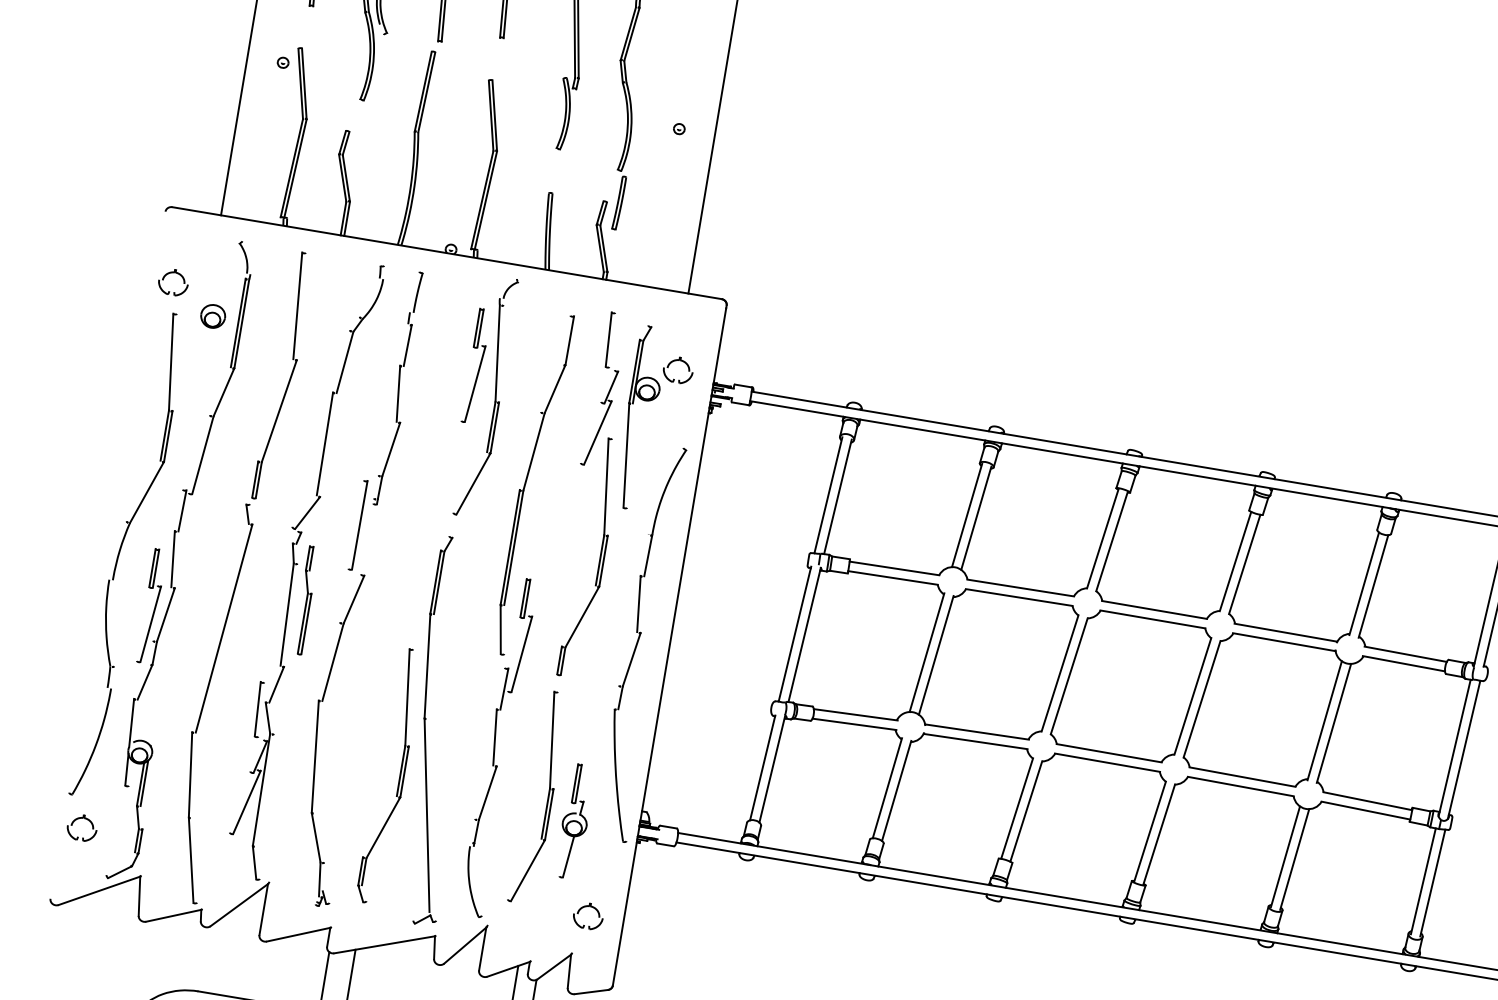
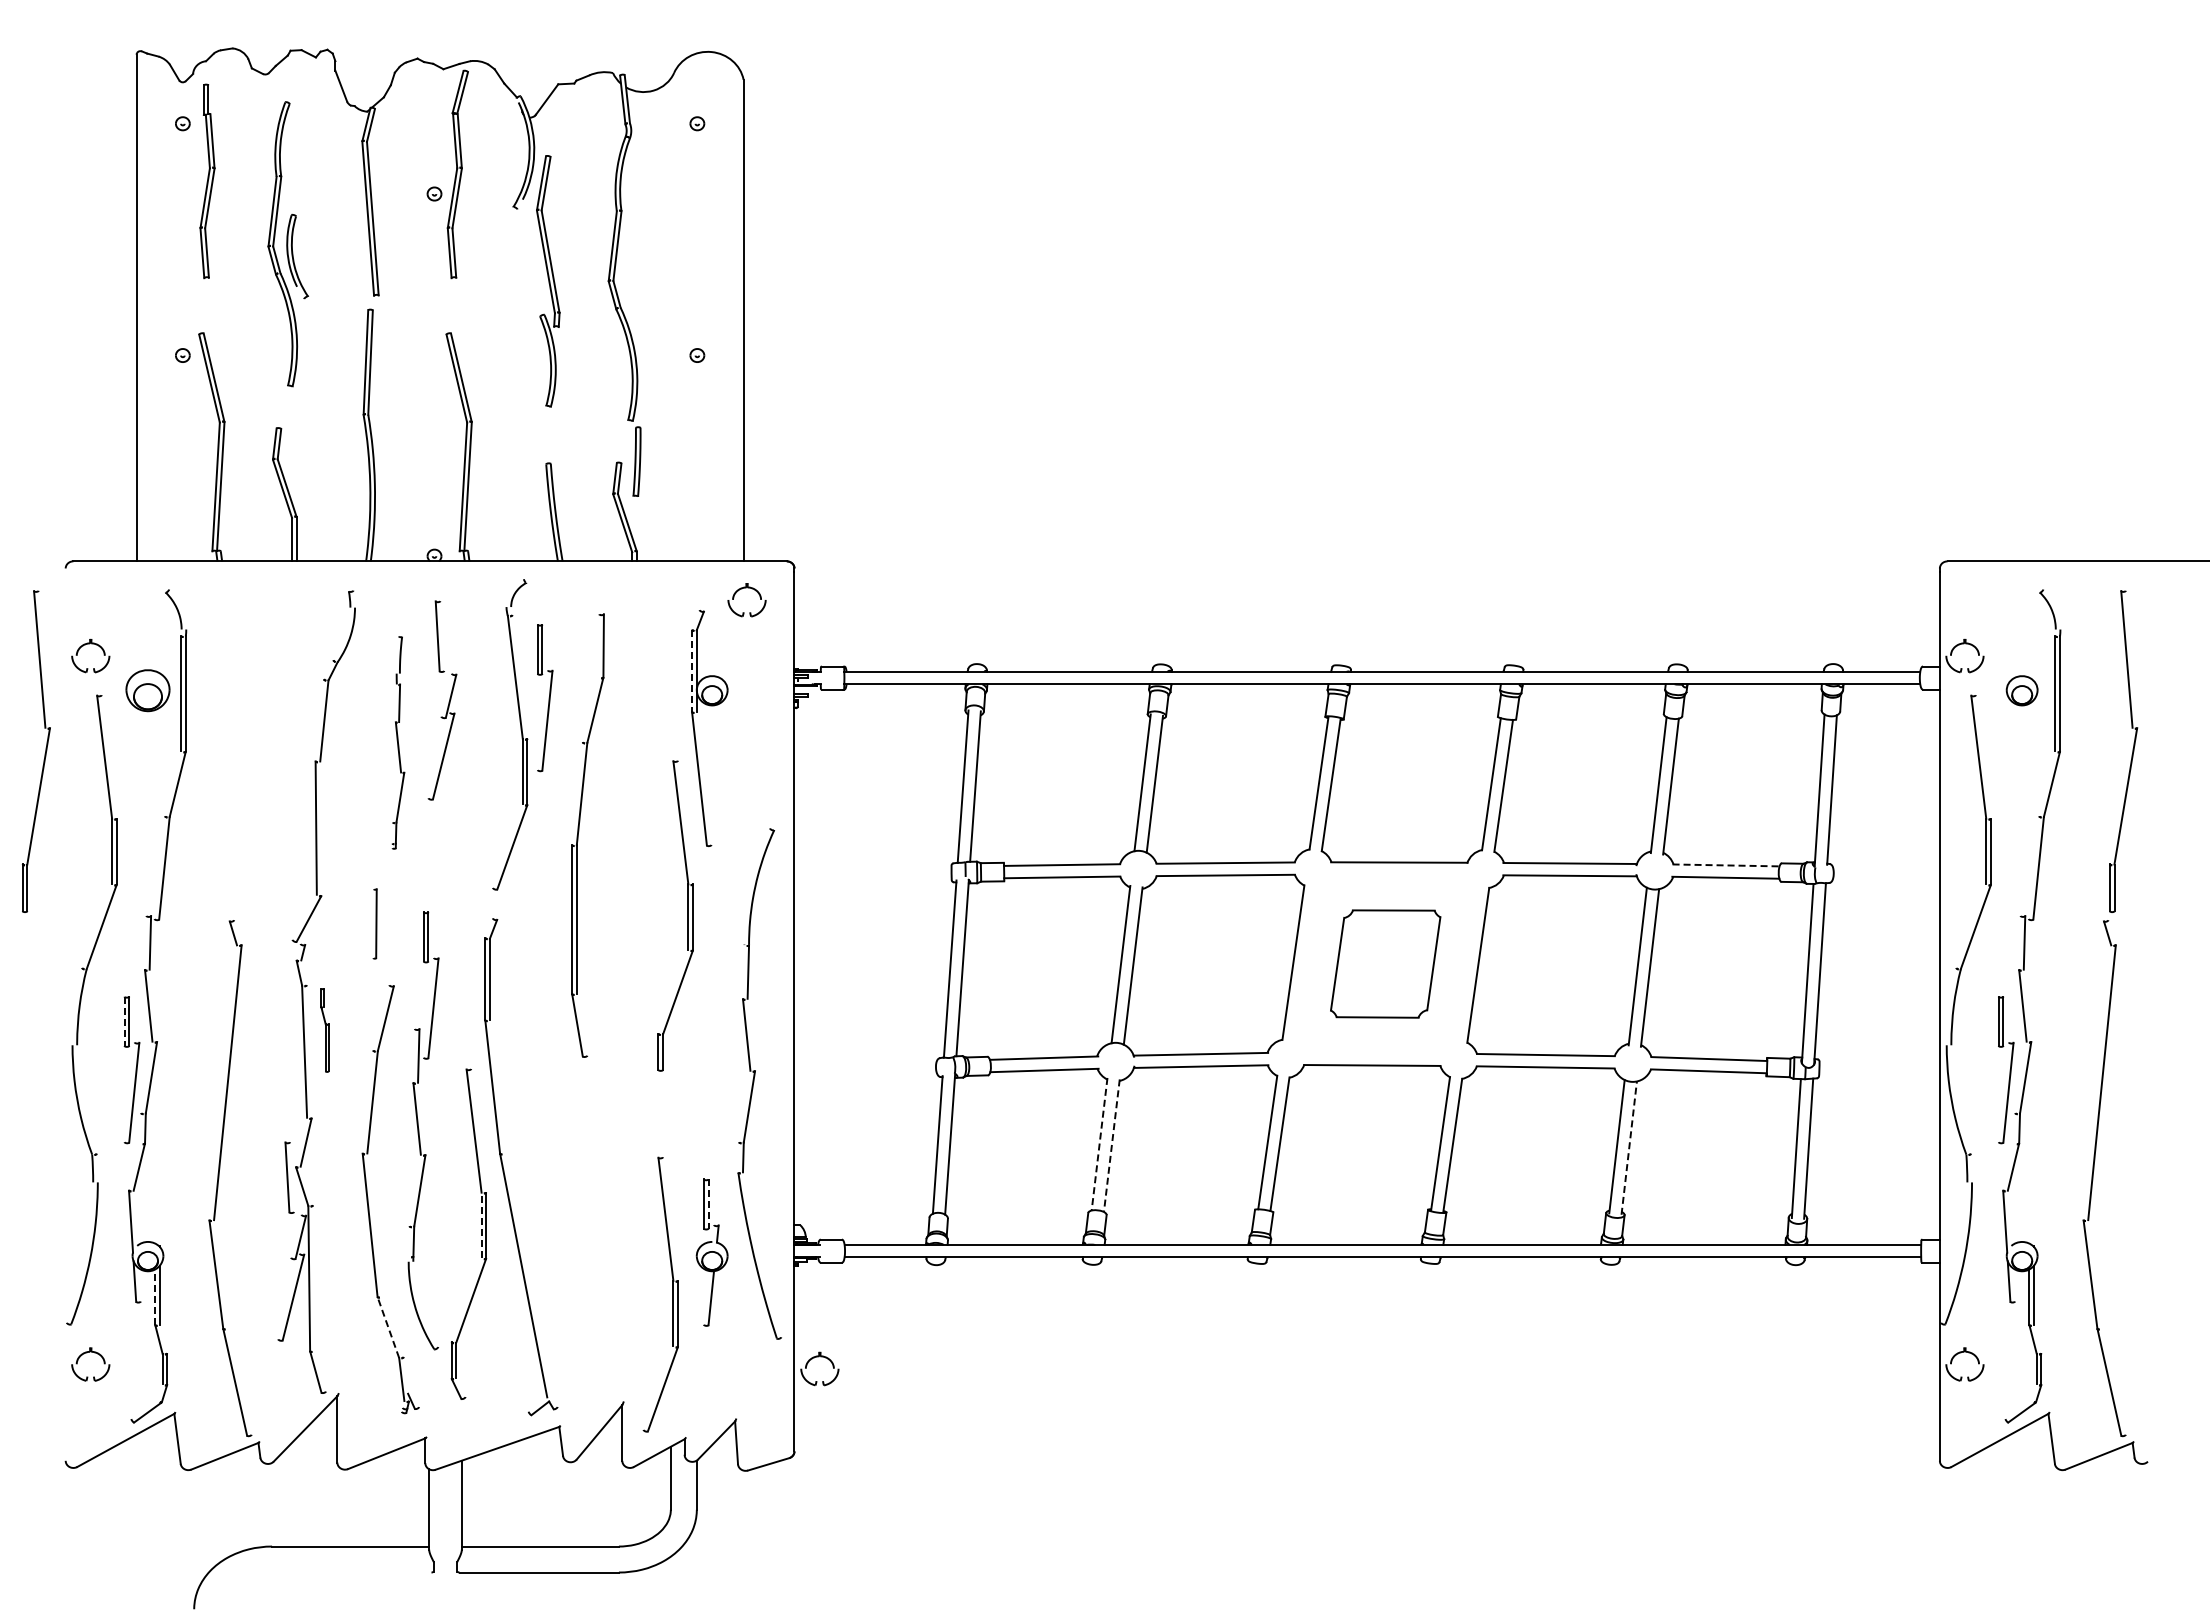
part: (212, 316) -> (147, 690), size x1.4
part: (676, 361) -> (742, 589), moved
part: (476, 366) -> (545, 698), moved
line: (635, 371) -> (692, 670), solid -> dashed
part: (289, 378) -> (44, 753), moved
part: (399, 388) -> (398, 742), size x0.7
part: (608, 391) -> (448, 701), moved
part: (357, 524) -> (374, 923), size x0.6
line: (152, 568) -> (124, 1021), solid -> dashed
part: (305, 600) -> (324, 1030), size x0.6
part: (642, 642) -> (759, 1083), moved
line: (1406, 654) -> (1726, 865), solid -> dashed
part: (1130, 685) -> (1385, 963), size x0.6
part: (498, 747) -> (423, 1130), moved
line: (401, 771) -> (481, 1225), solid -> dashed
line: (578, 783) -> (708, 1203), solid -> dashed
line: (140, 784) -> (155, 1297), solid -> dashed
line: (887, 788) -> (1099, 1144), solid -> dashed
line: (896, 790) -> (1111, 1145), solid -> dashed
part: (547, 798) -> (672, 1294), moved
line: (316, 837) -> (388, 1327), solid -> dashed
line: (1295, 859) -> (1629, 1147), solid -> dashed
part: (588, 907) -> (818, 1357), moved

